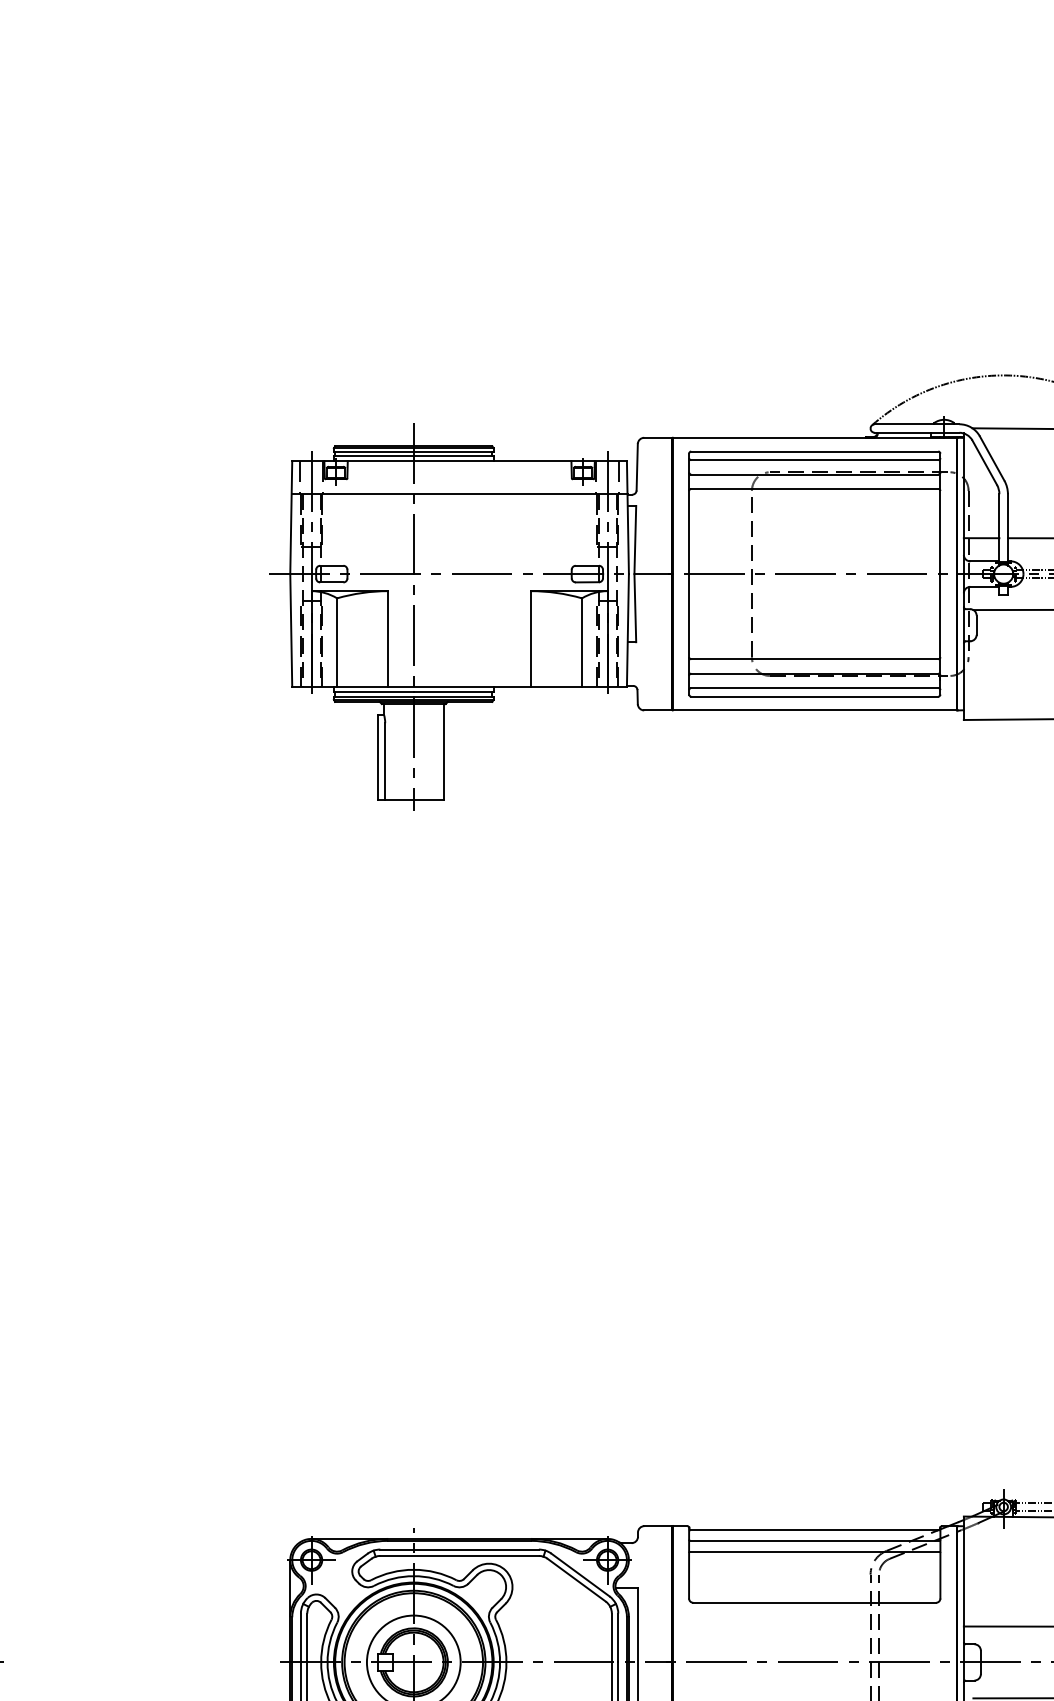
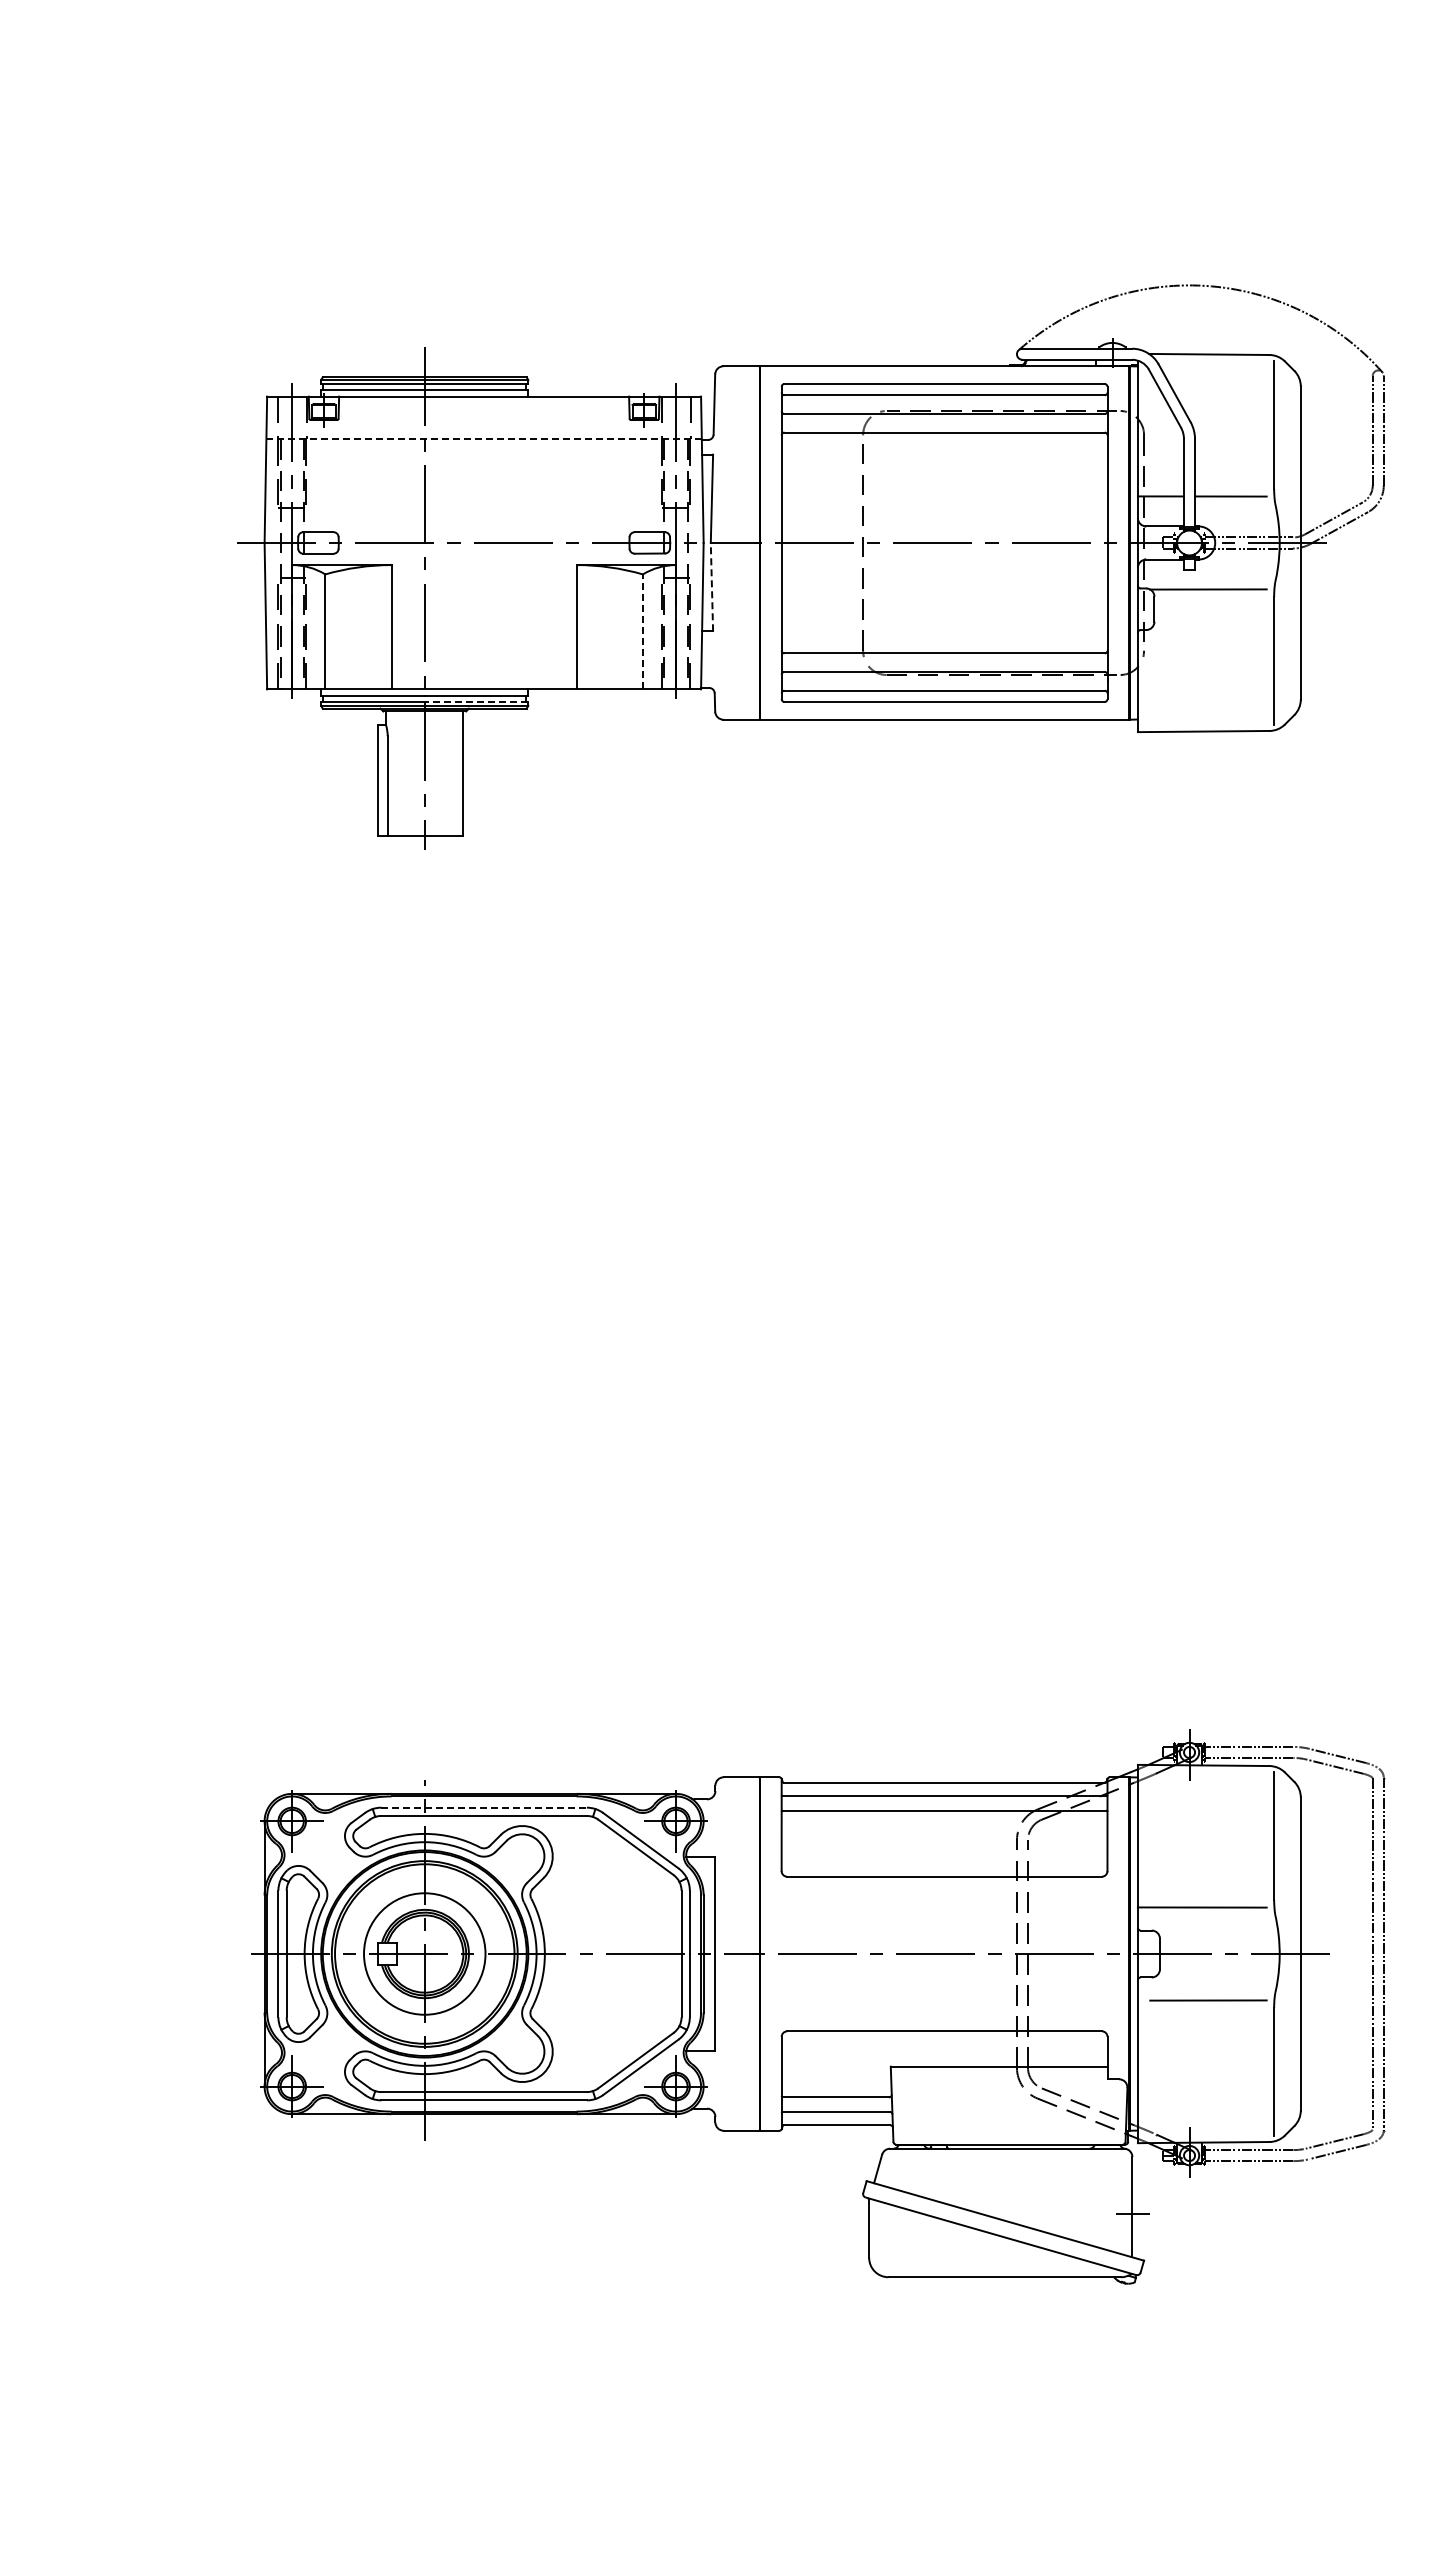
line: (459, 494) -> (484, 439), solid -> dashed
line: (634, 607) -> (711, 586), solid -> dashed
line: (581, 642) -> (642, 631), solid -> dashed
line: (453, 696) -> (476, 701), solid -> dashed
line: (459, 1549) -> (484, 1807), solid -> dashed

